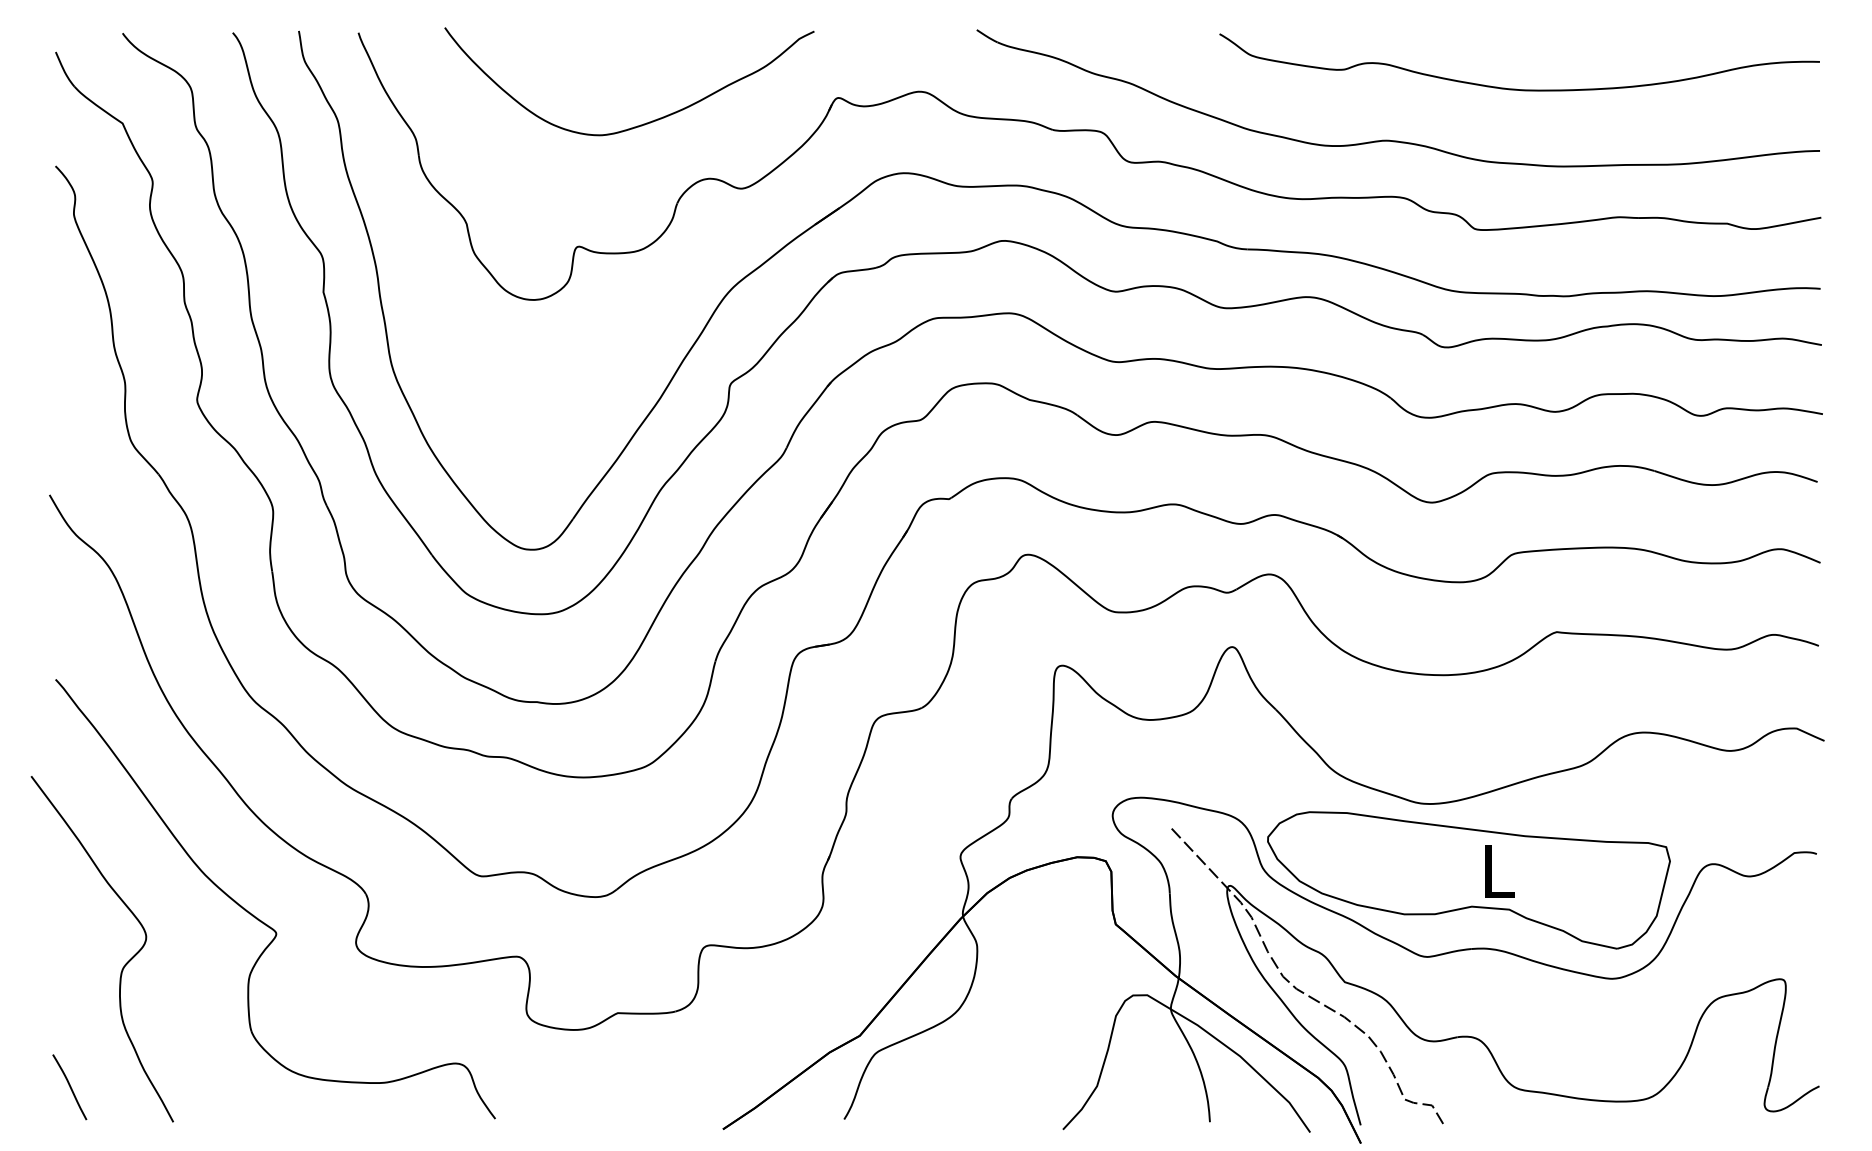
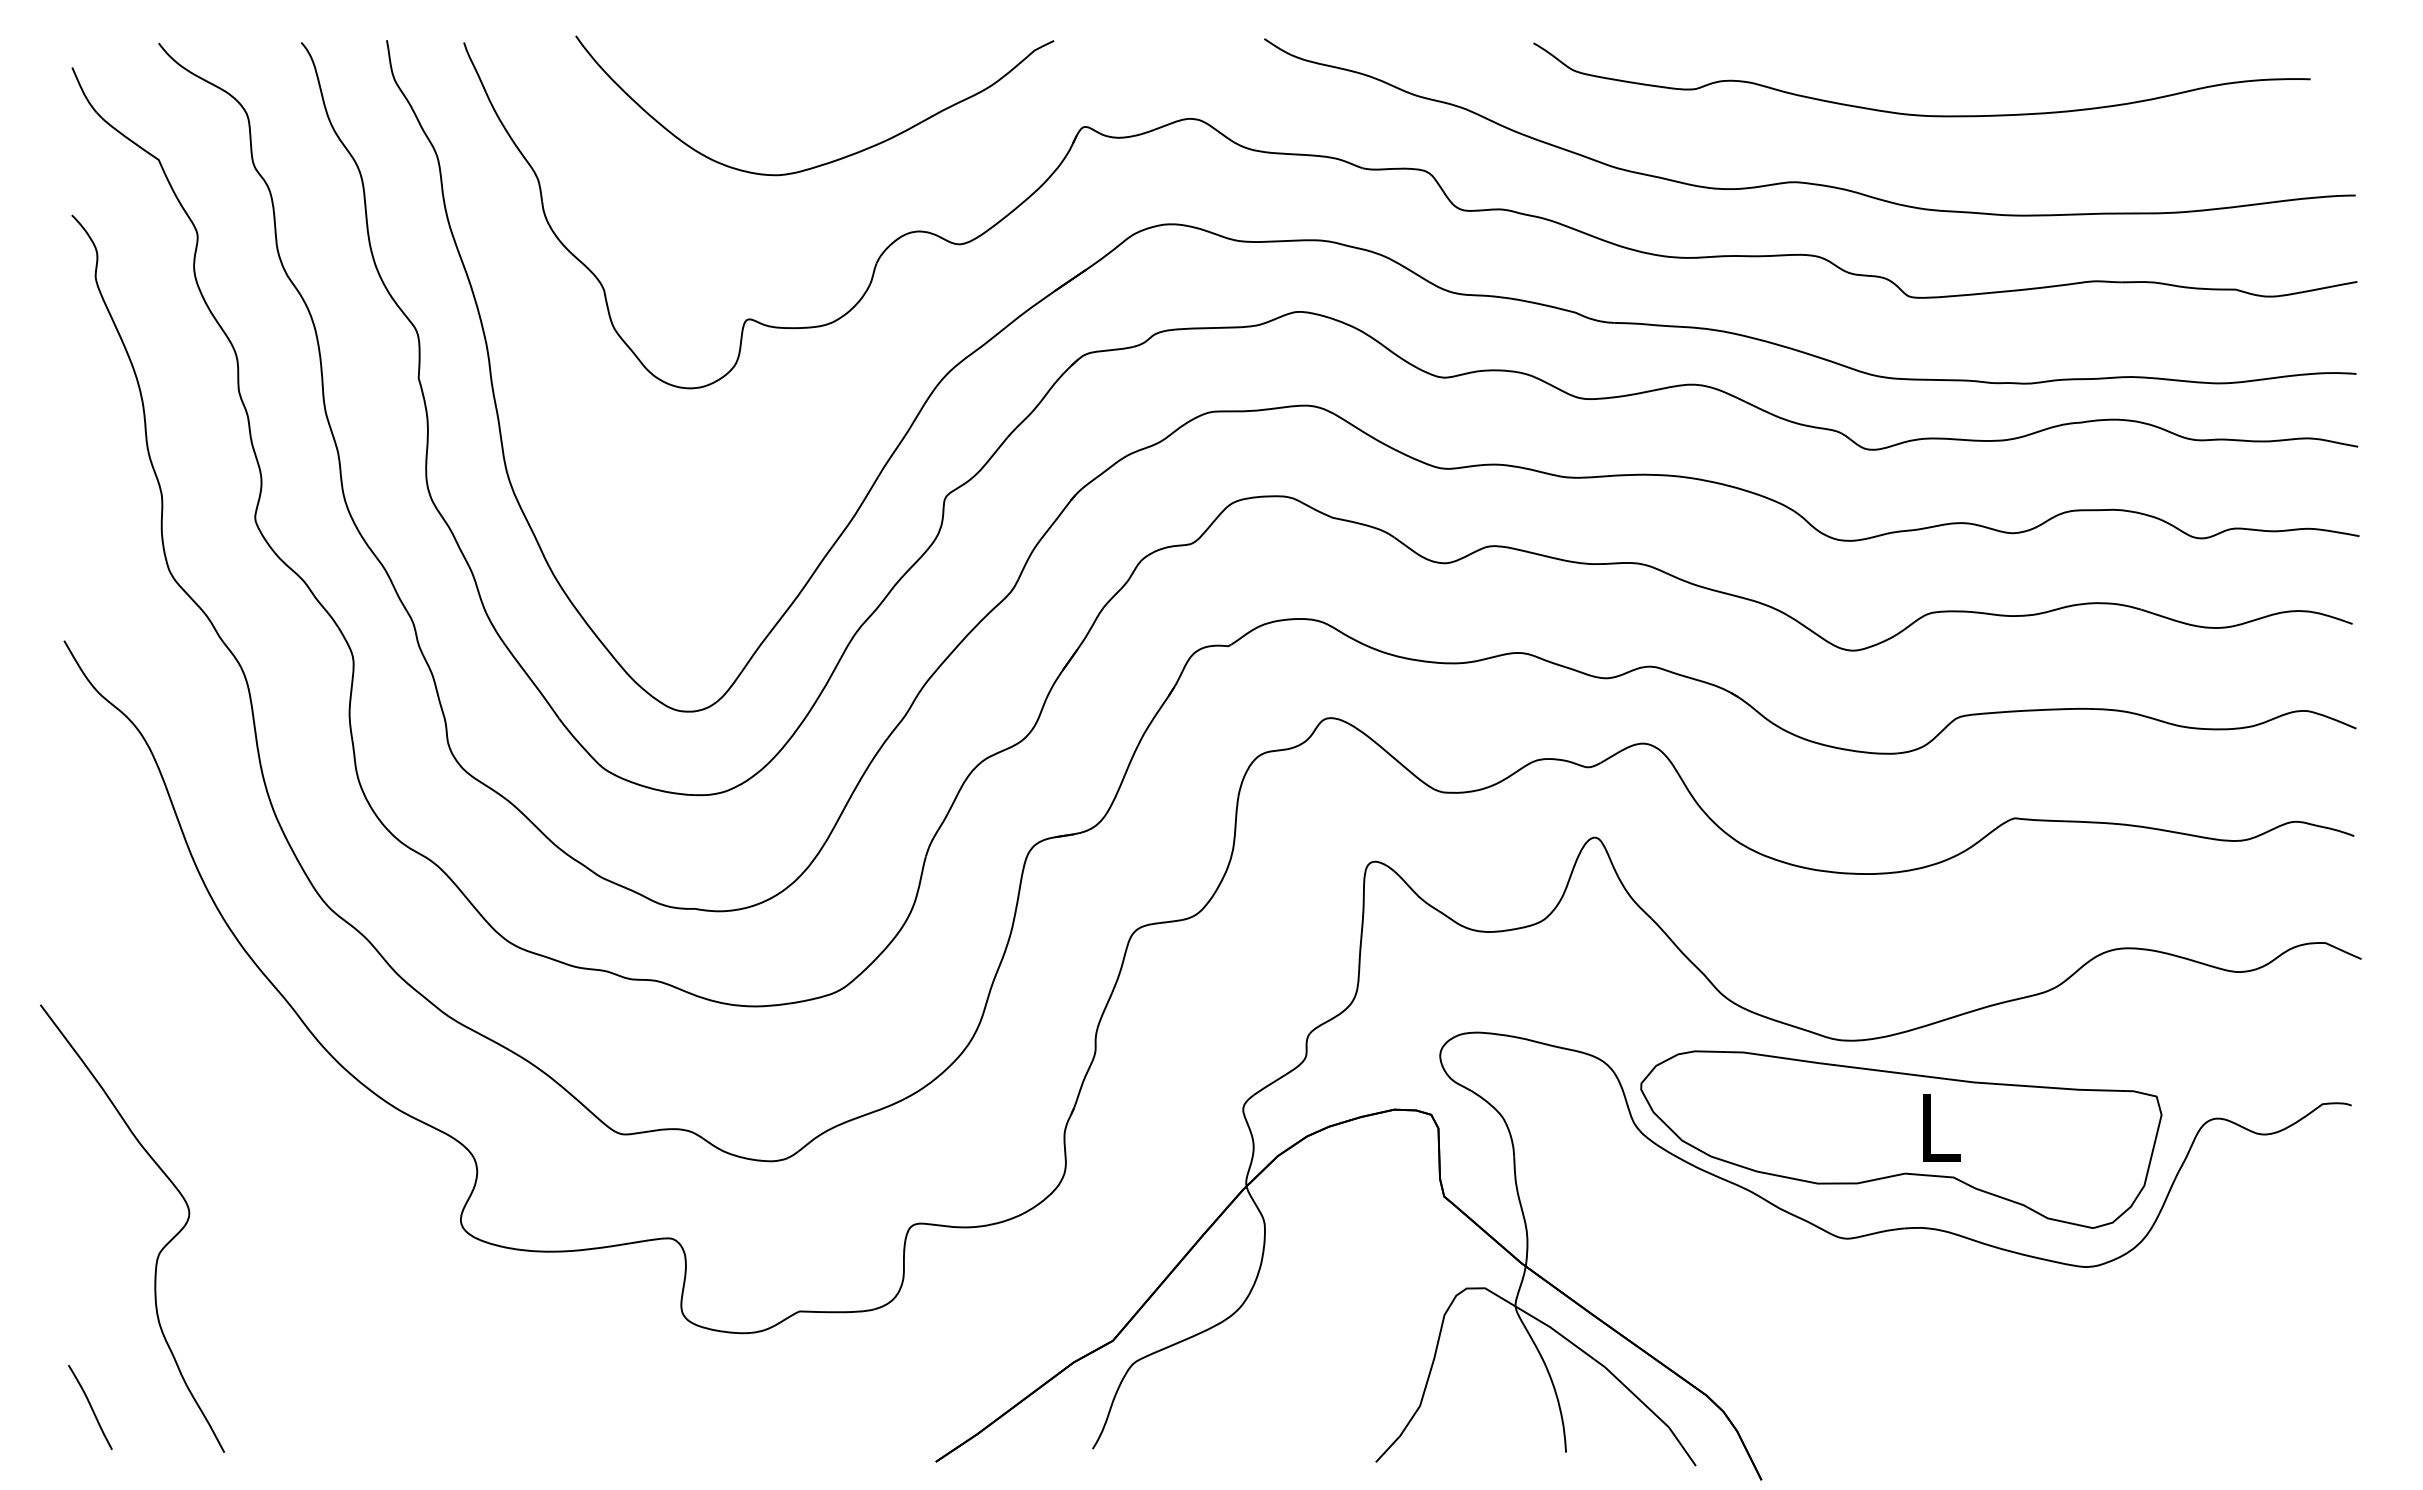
curve: (1519, 89) -> (1921, 114), moved
part: (259, 918) -> (335, 1189), removed
part: (1474, 1037) -> (1908, 1342), removed

